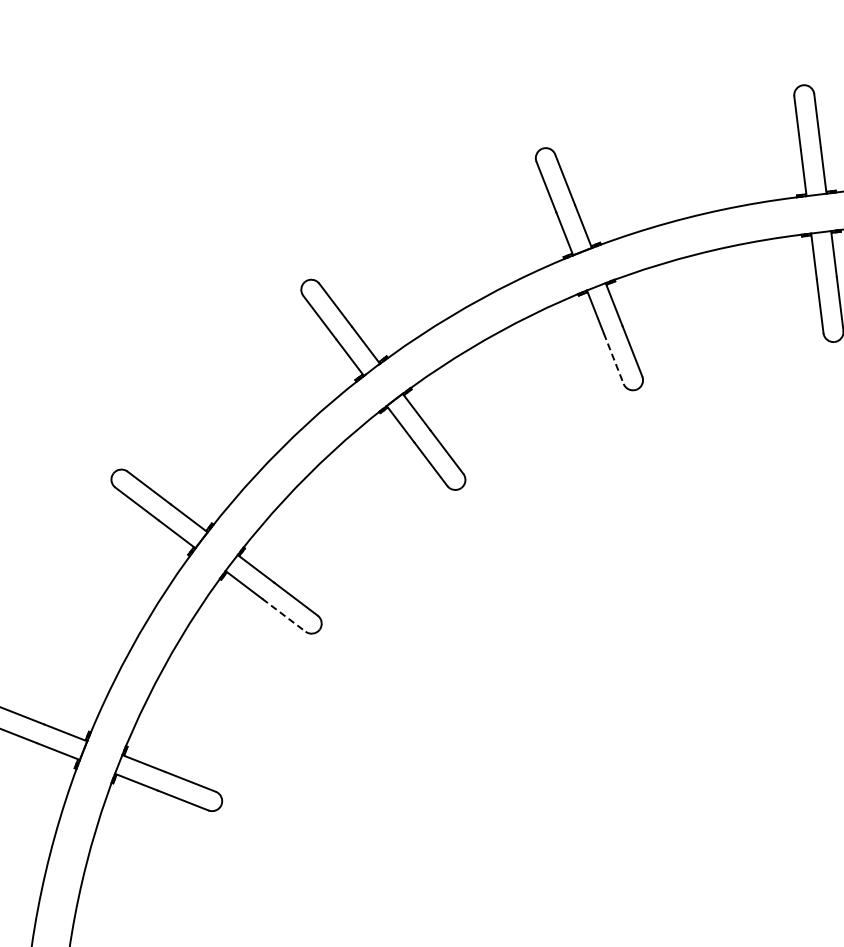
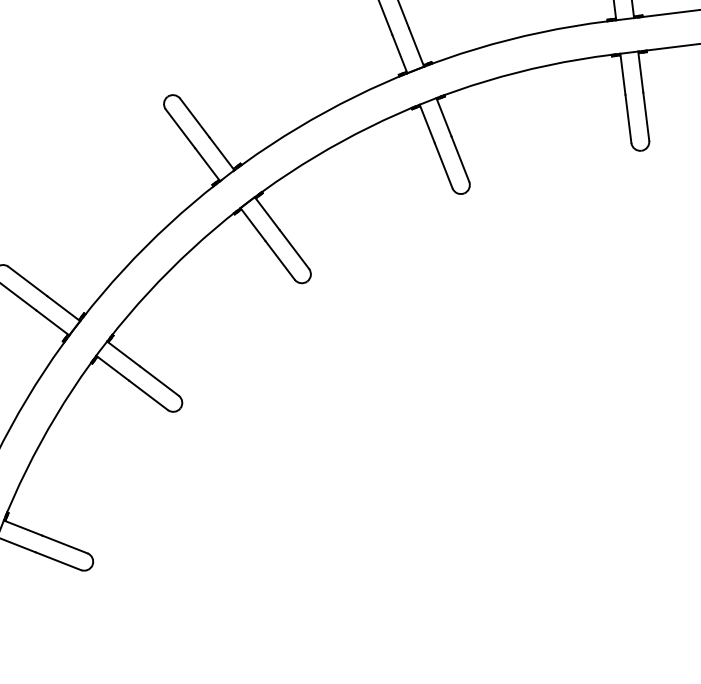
line: (613, 359) -> (443, 166), dashed -> solid
line: (284, 615) -> (148, 395), dashed -> solid

